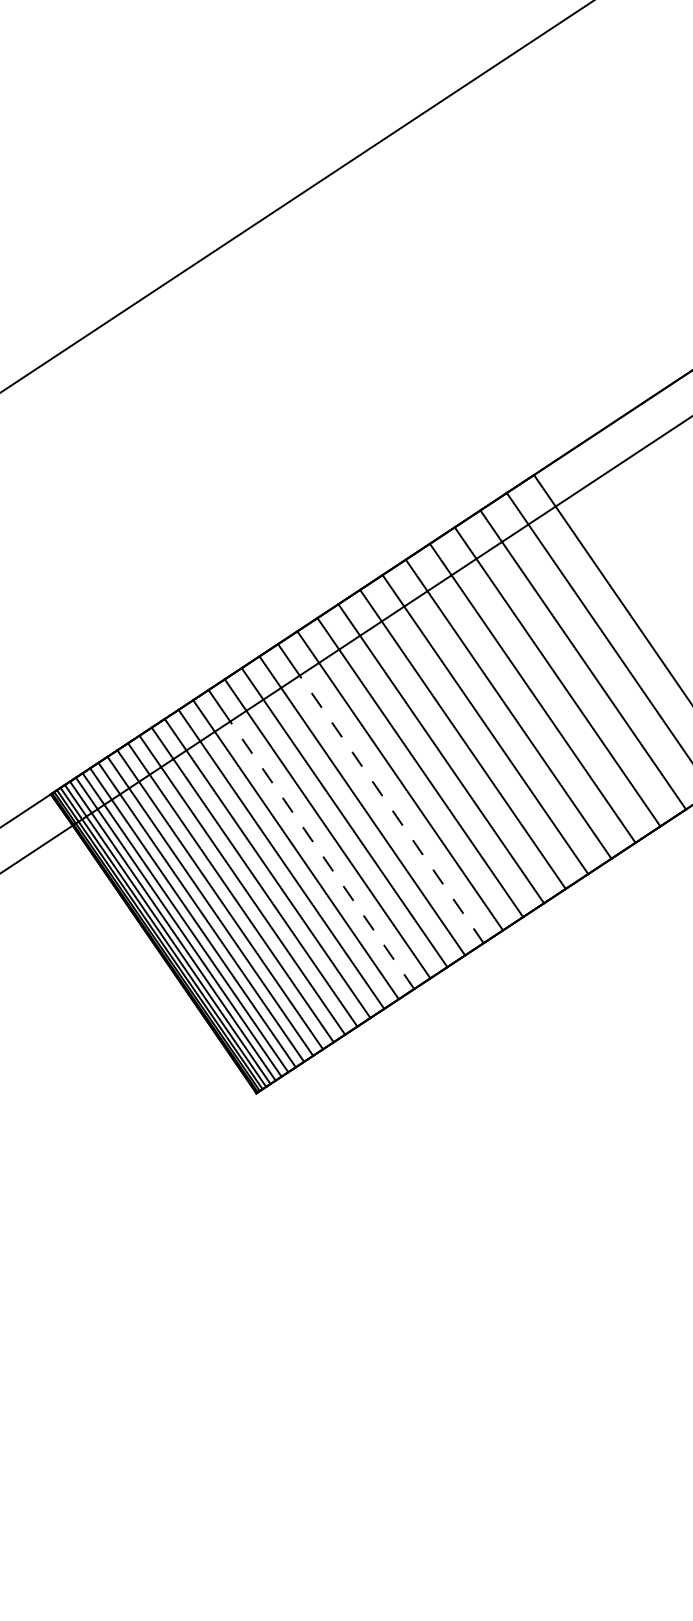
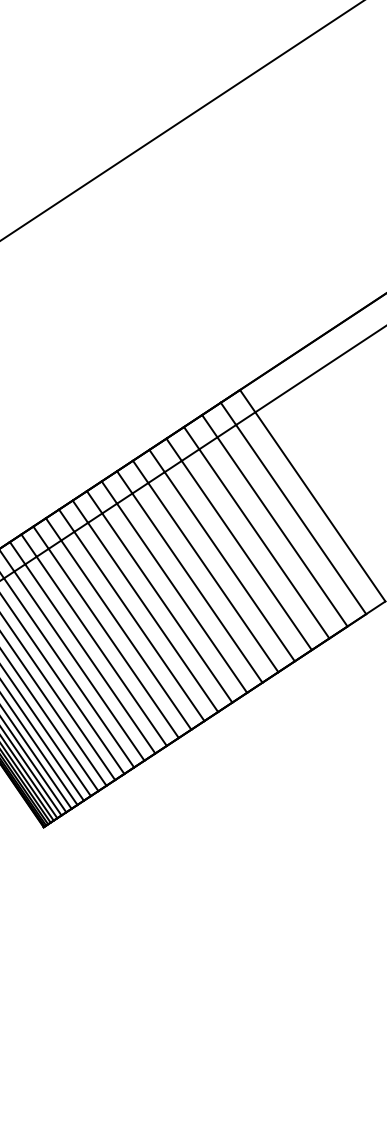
line: (391, 809) -> (139, 626), dashed -> solid
line: (321, 854) -> (89, 658), dashed -> solid

